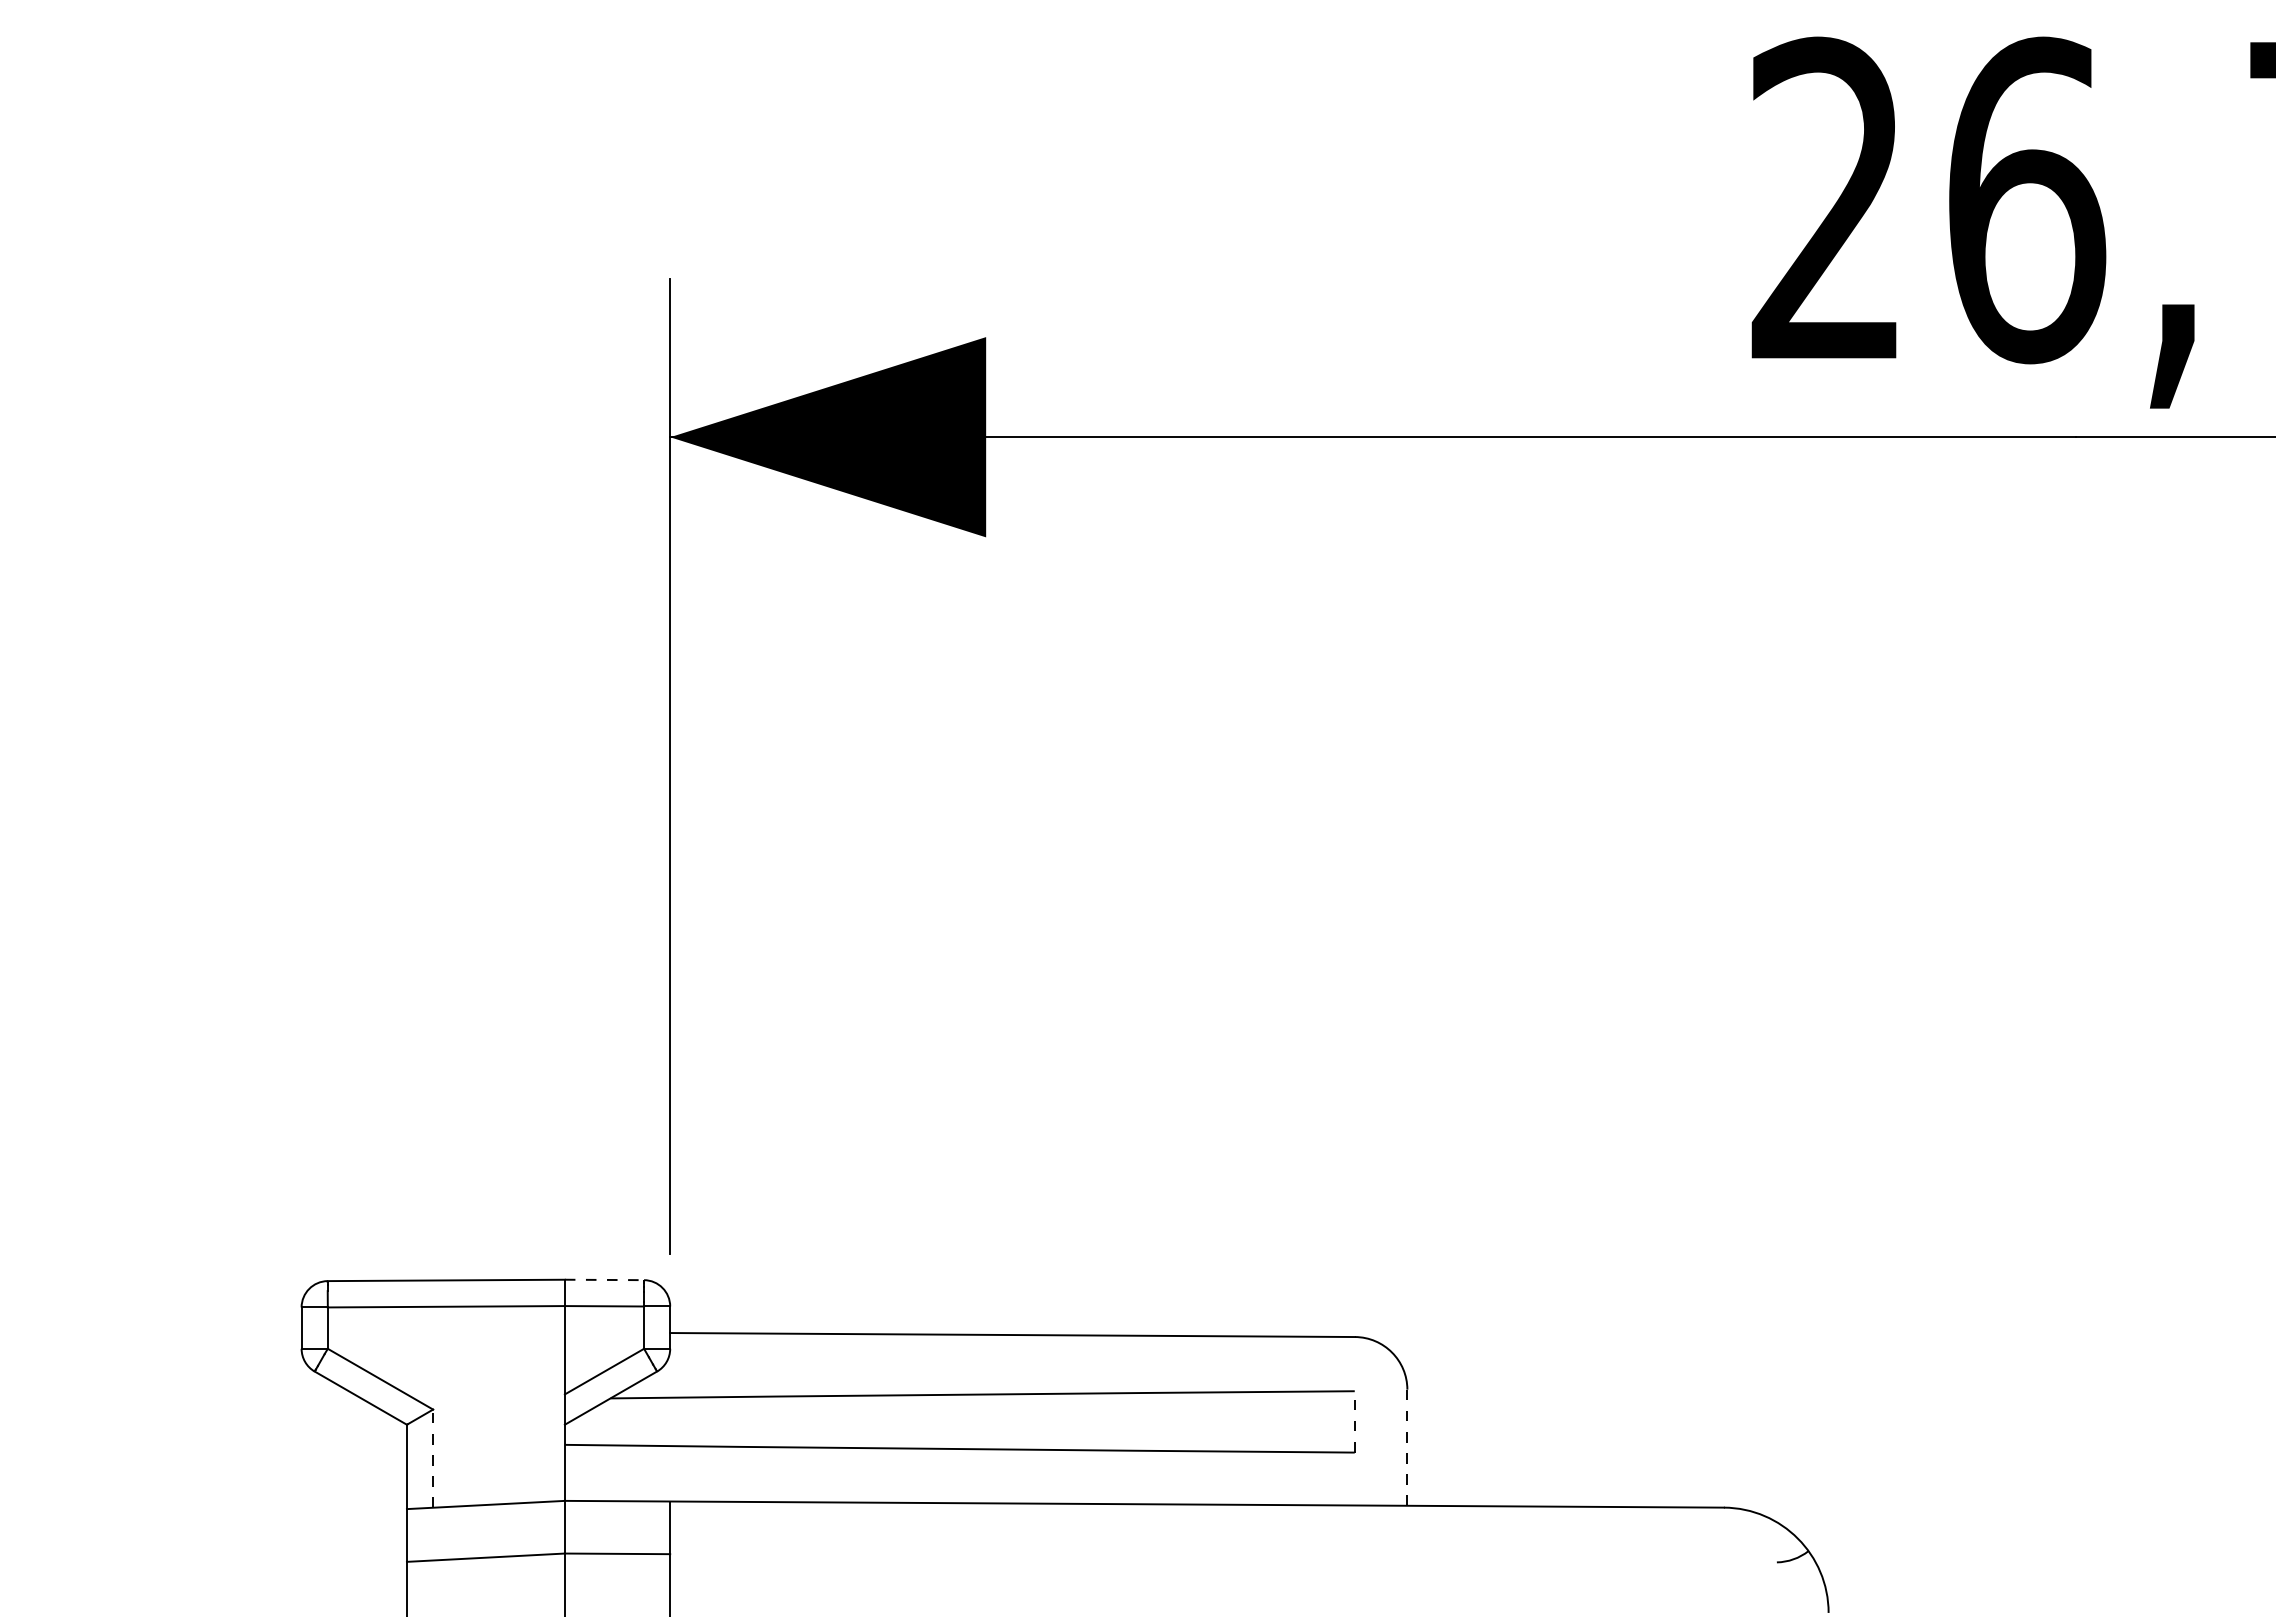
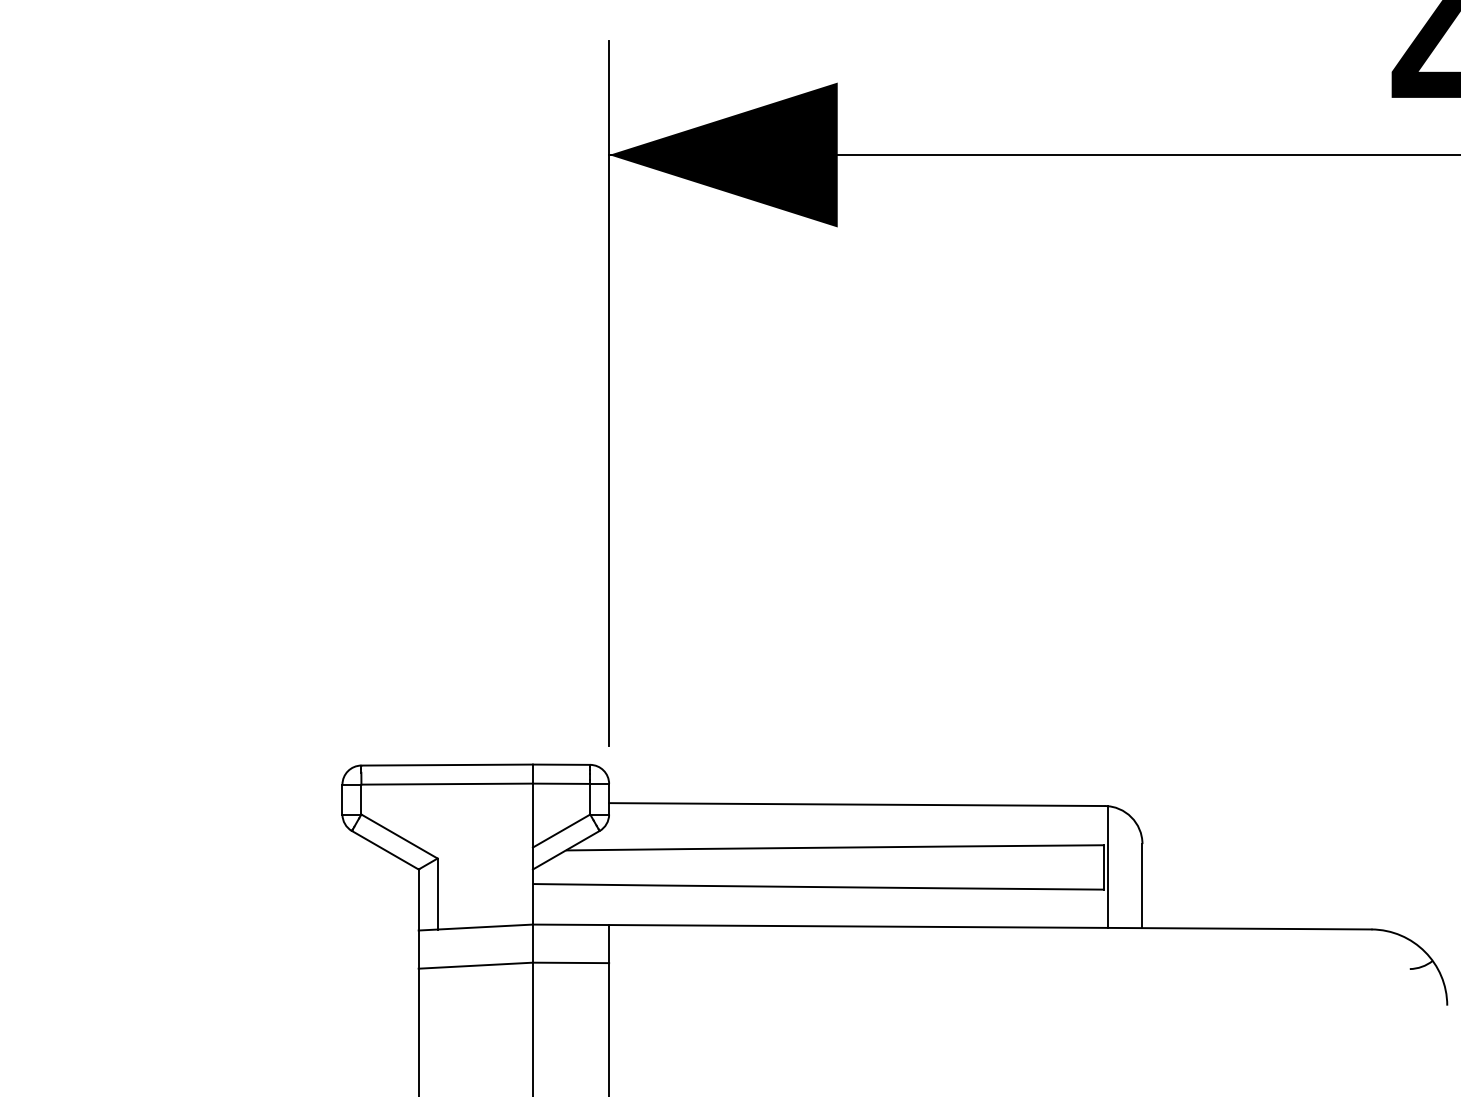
line: (604, 1279) -> (561, 764), dashed -> solid
line: (1354, 1421) -> (1104, 867), dashed -> solid
line: (1359, 1421) -> (1107, 867), added
line: (1407, 1447) -> (1142, 885), dashed -> solid
line: (433, 1458) -> (437, 893), dashed -> solid

